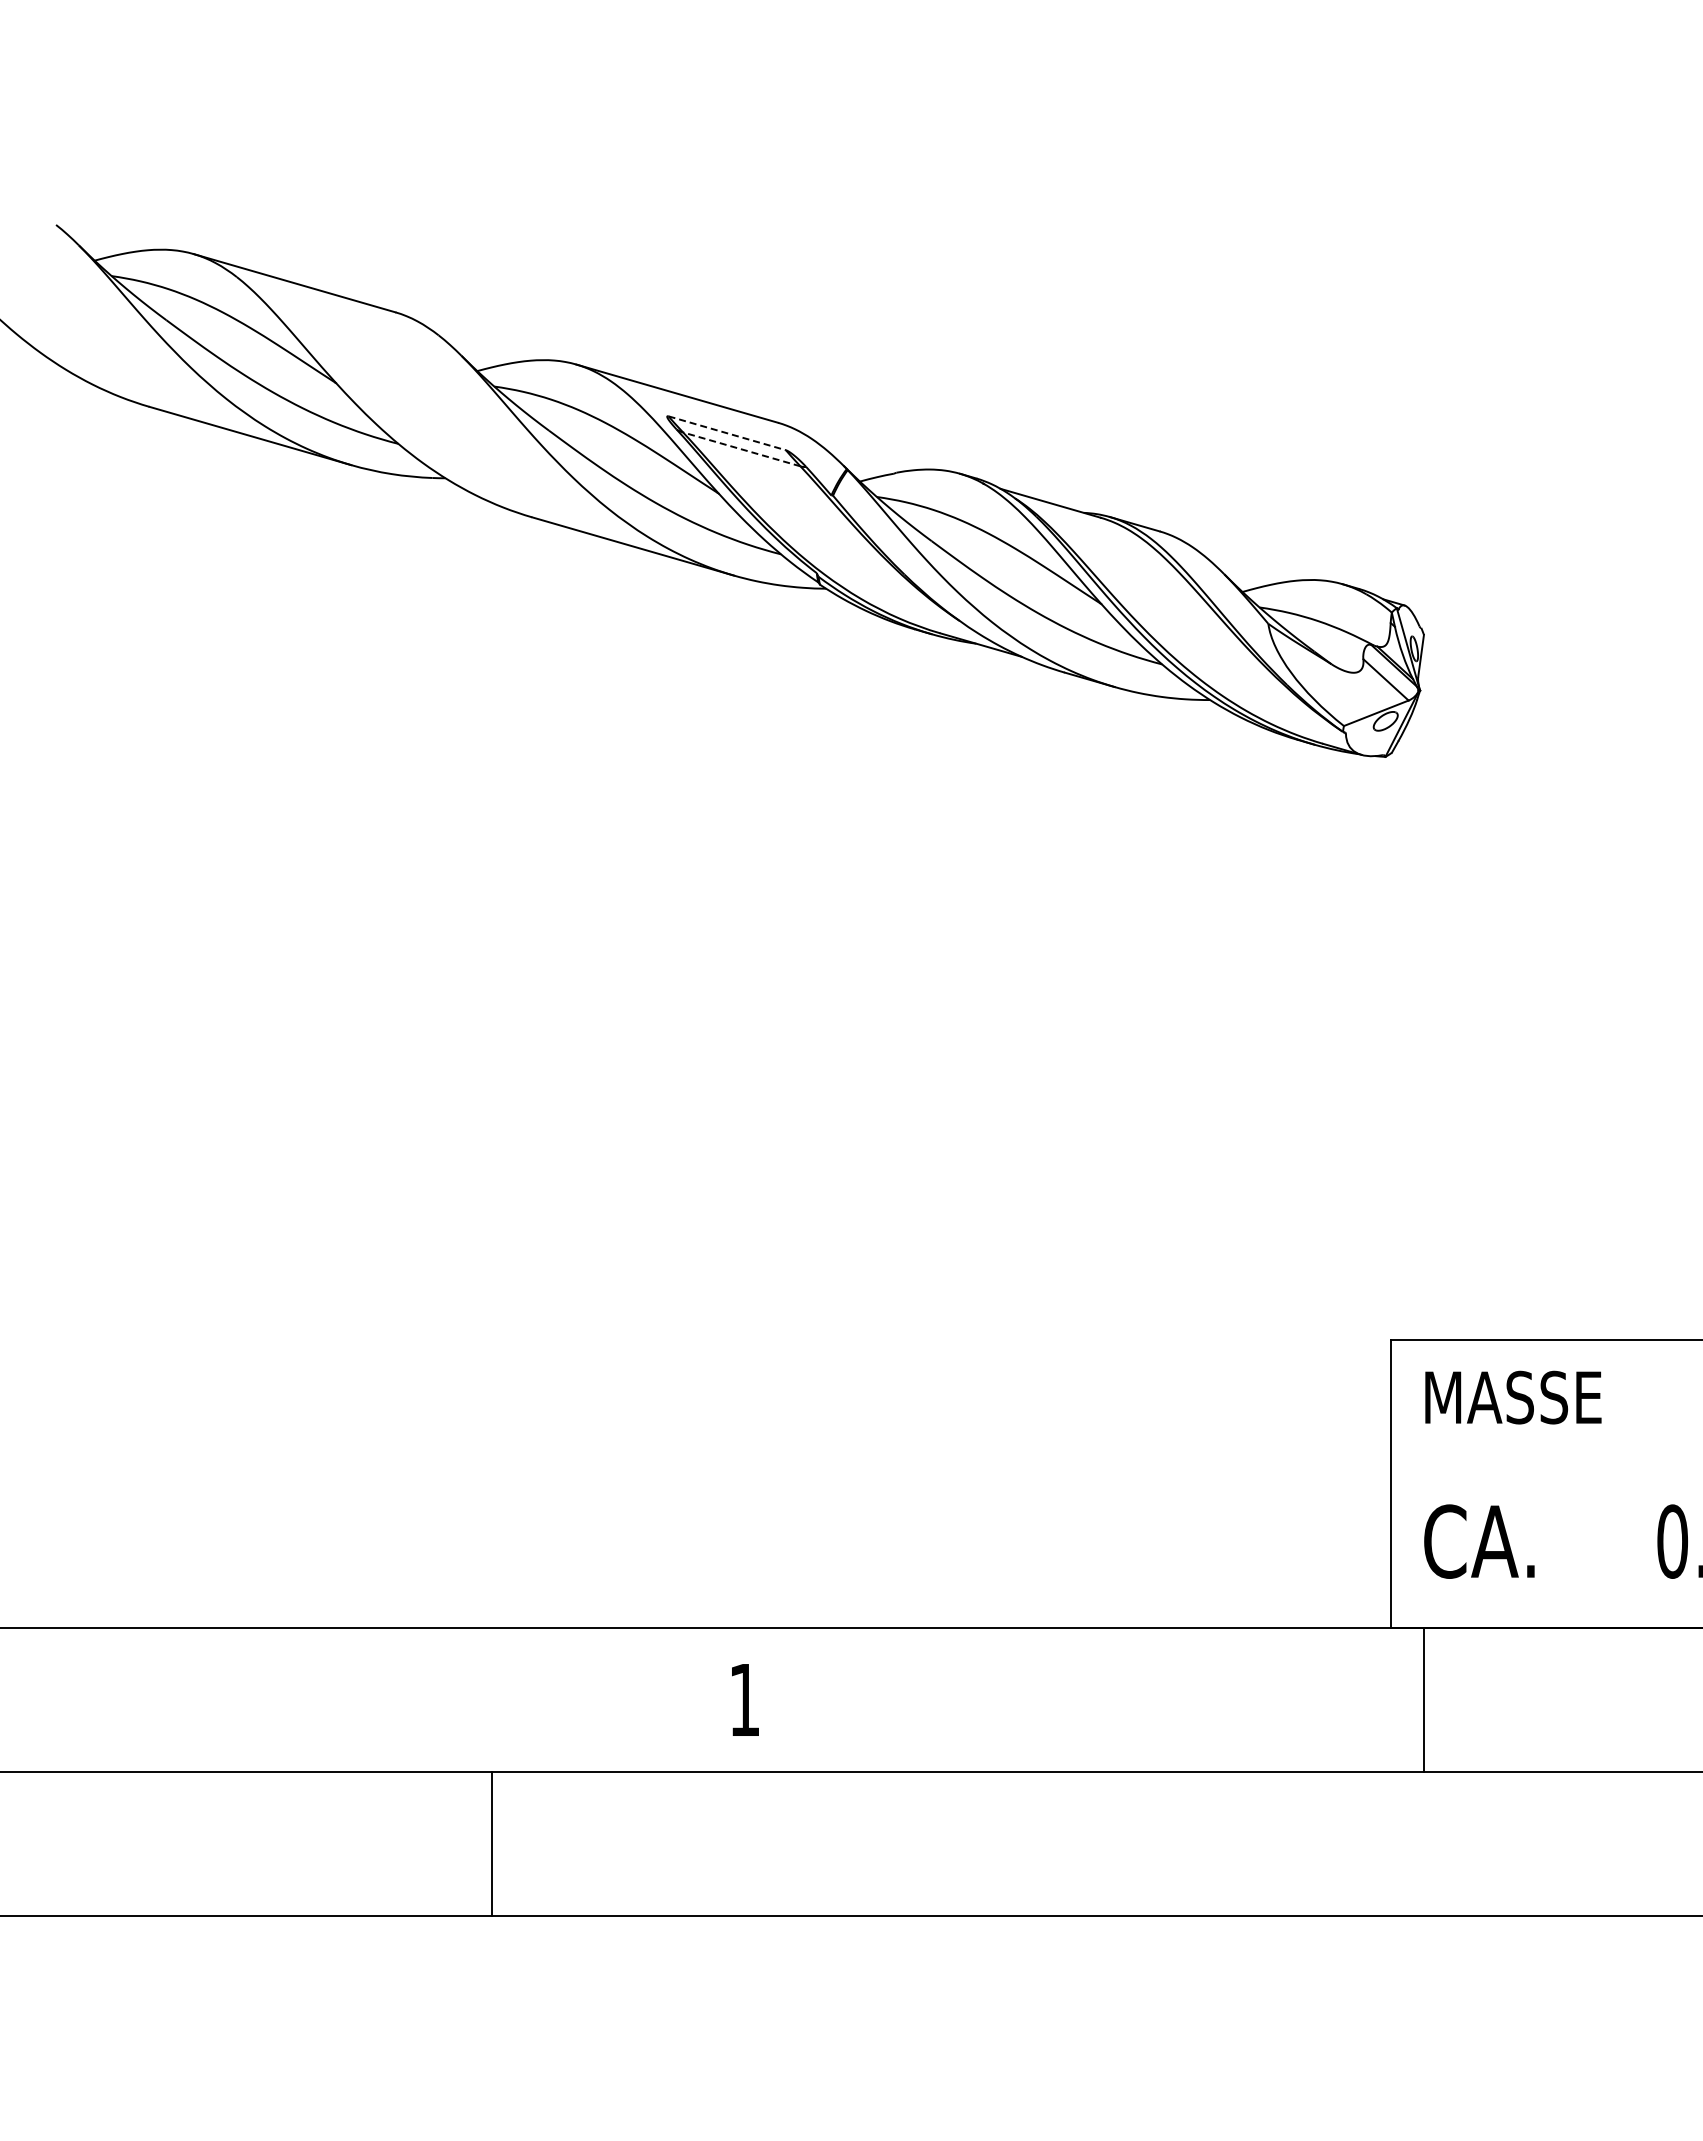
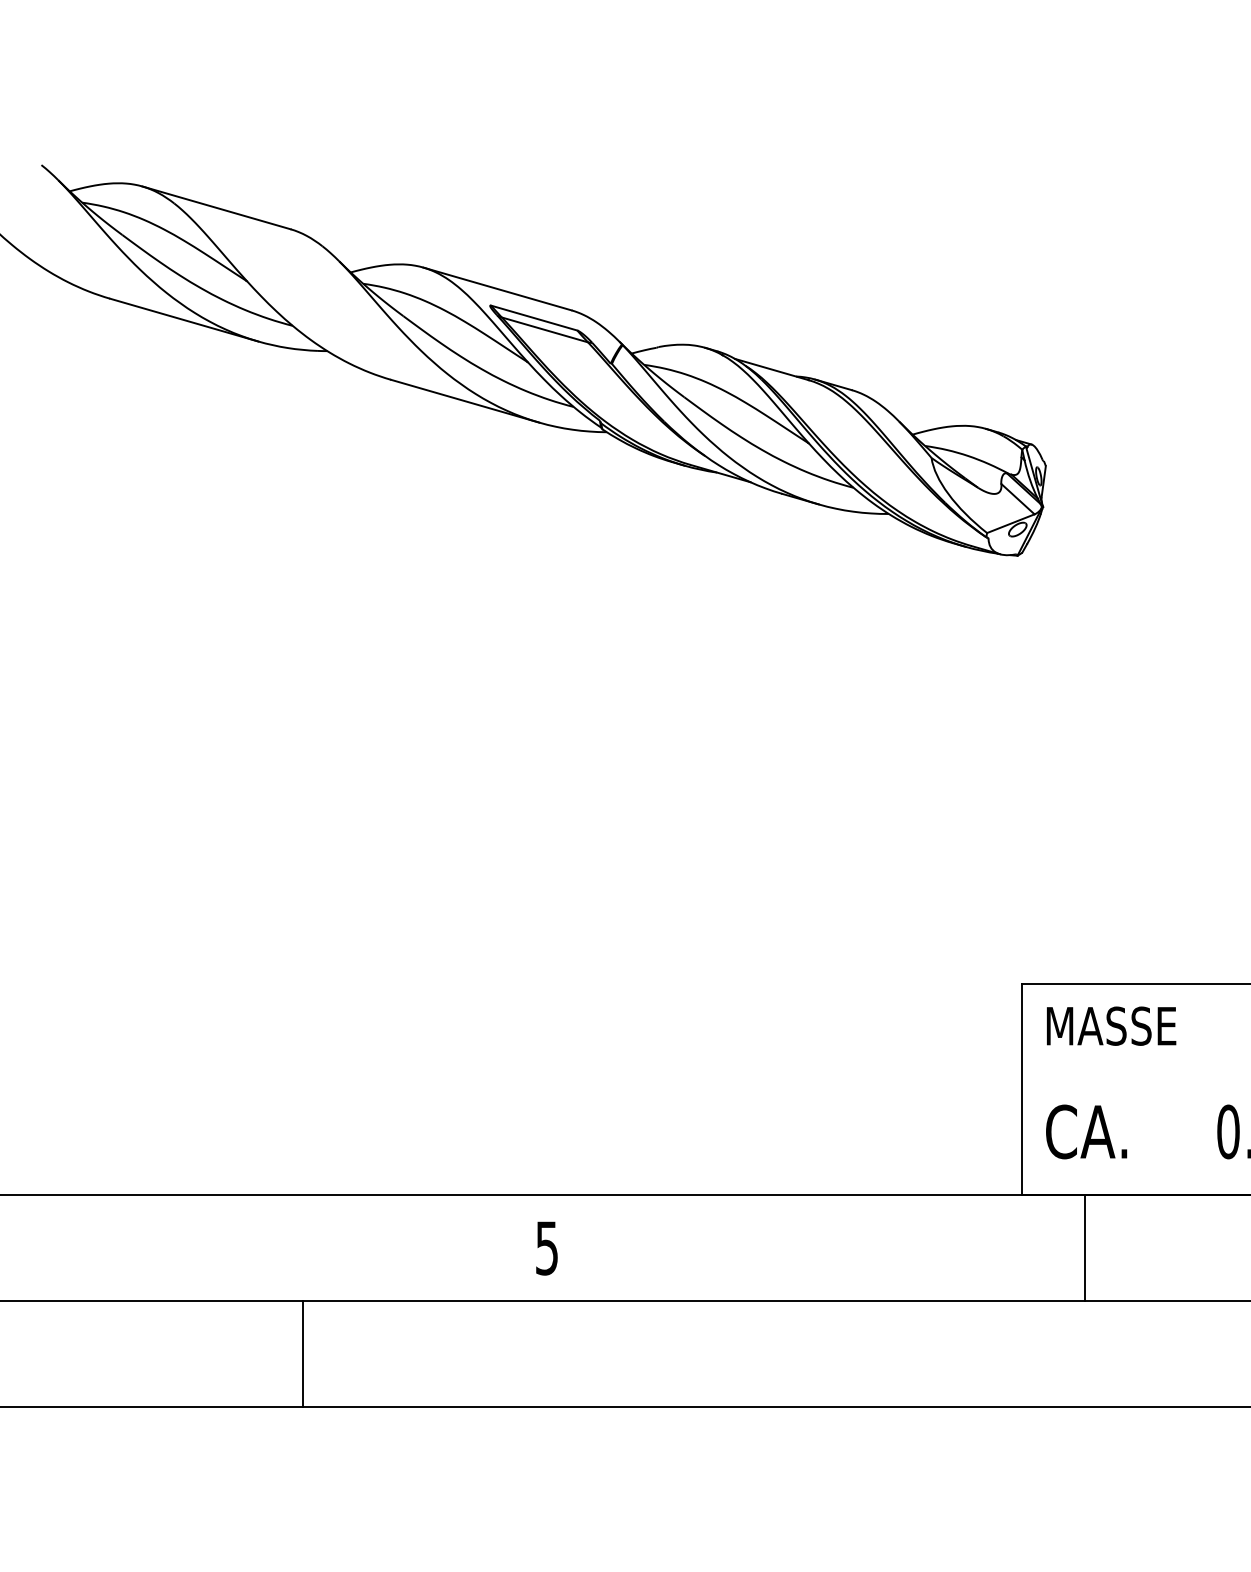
line: (727, 433) -> (534, 318), dashed -> solid
line: (741, 449) -> (544, 329), dashed -> solid
text: (744, 1700) -> (546, 1248), 1 -> 5
line: (1423, 1700) -> (1085, 1248), moved
line: (492, 1844) -> (303, 1354), moved

